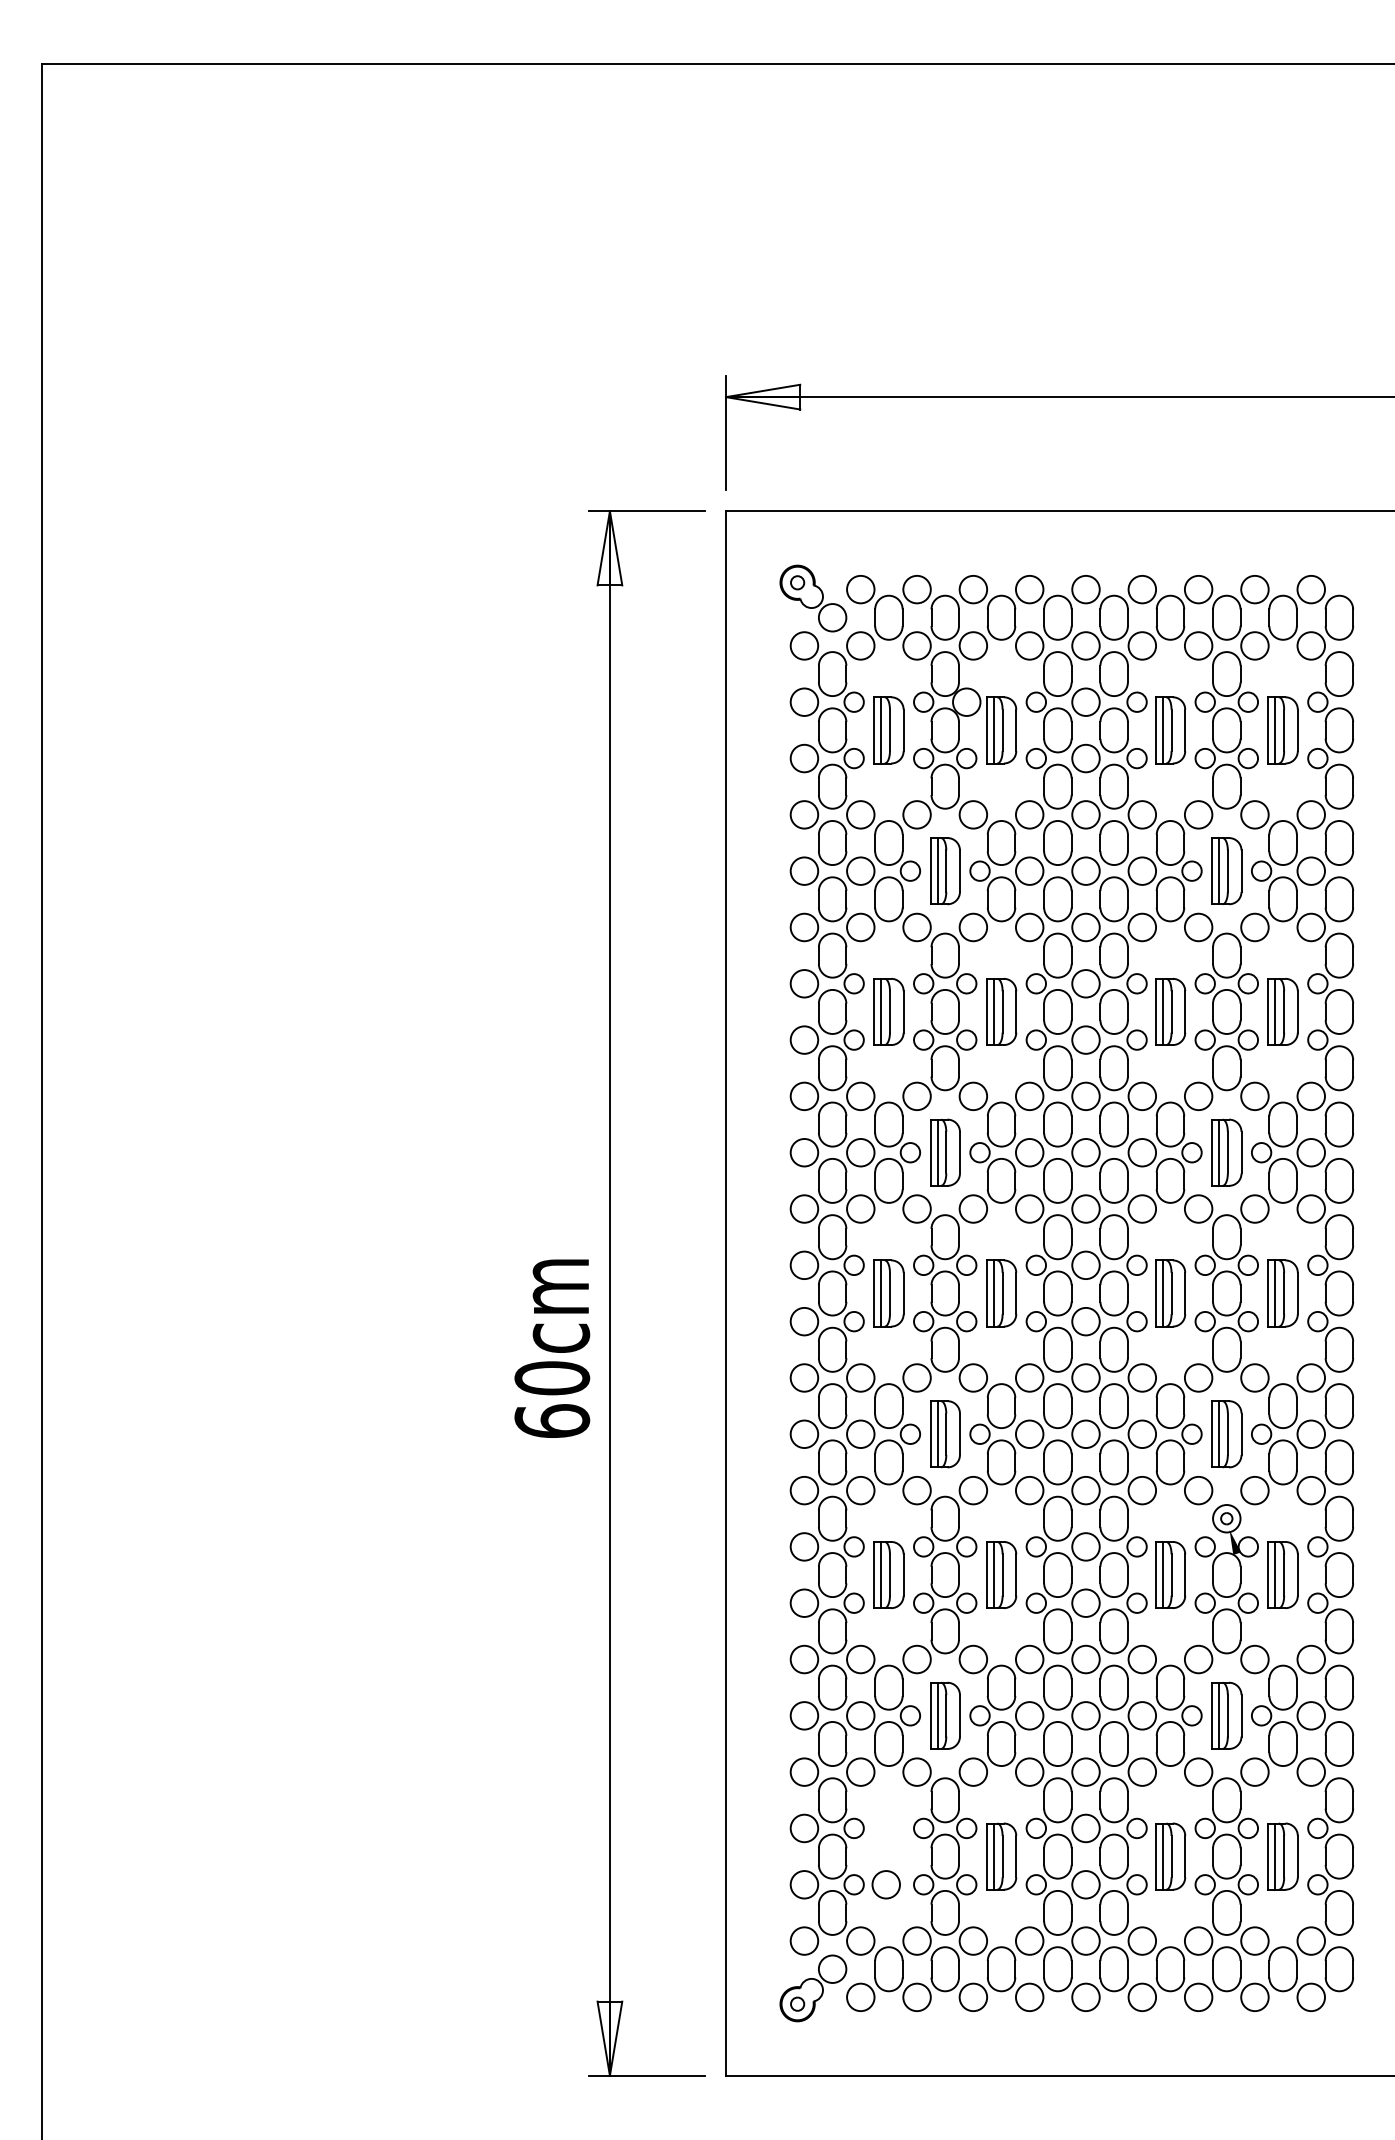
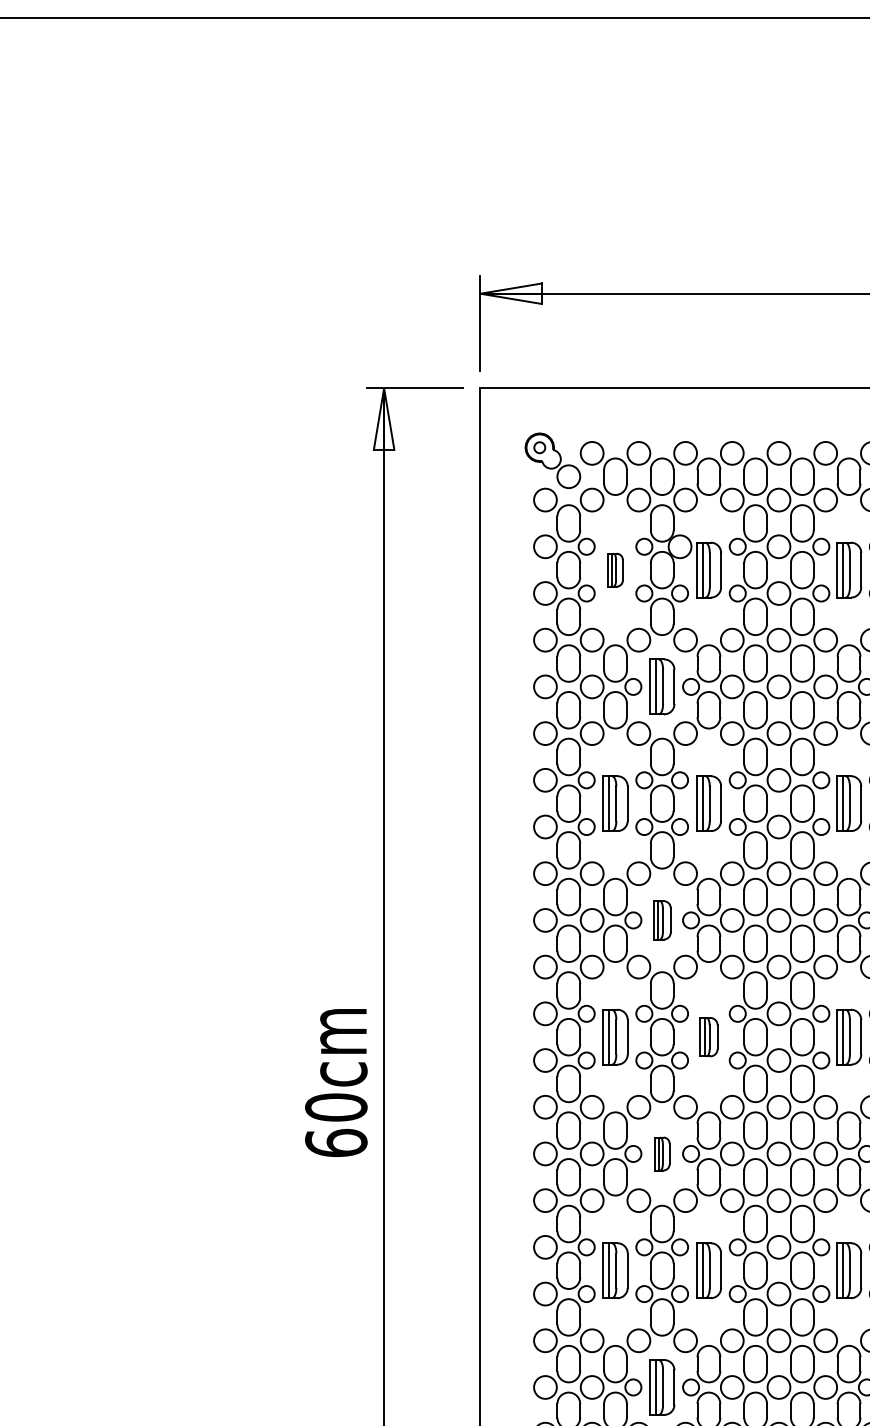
part: (888, 730) -> (615, 570), size x0.6
part: (945, 1152) -> (662, 920), size x0.7
part: (1001, 1293) -> (708, 1037), size x0.7
part: (945, 1434) -> (662, 1154), size x0.6

